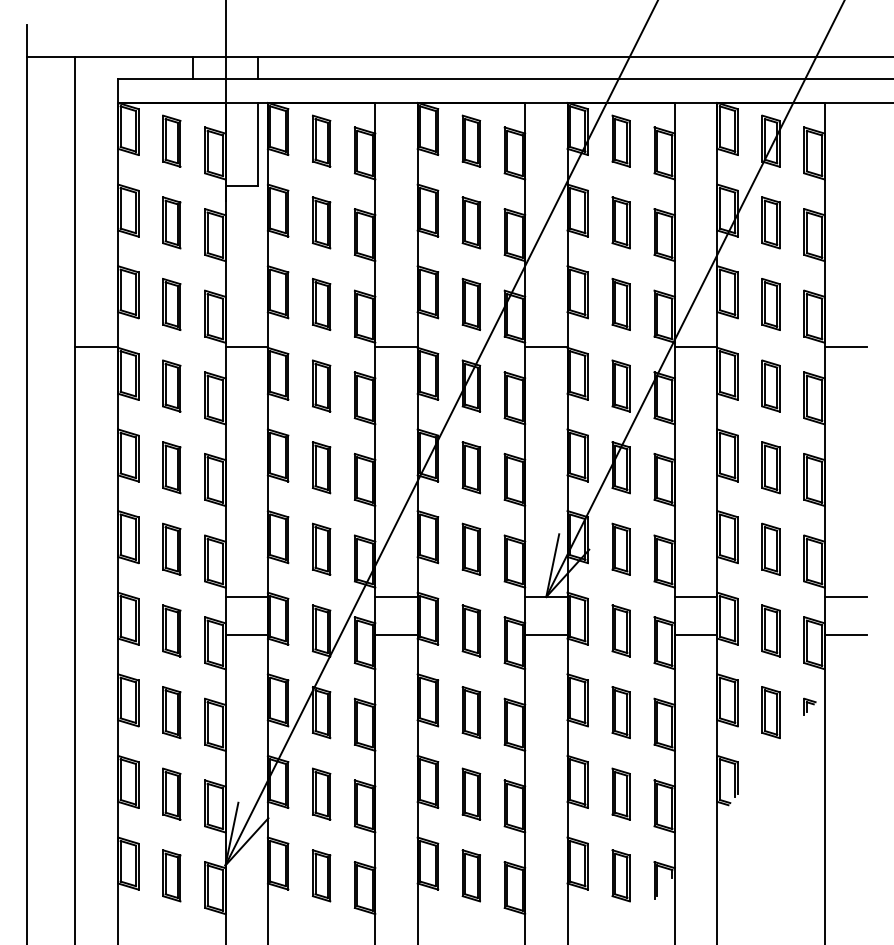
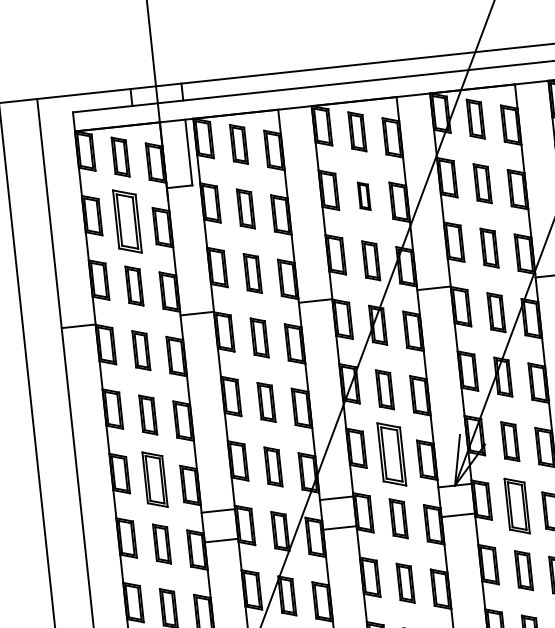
part: (171, 222) -> (127, 221), size x1.6
part: (470, 222) -> (363, 196), size x0.7
part: (171, 548) -> (154, 478), size x1.4
part: (471, 548) -> (391, 453), size x1.6
part: (620, 630) -> (516, 505), size x1.4

